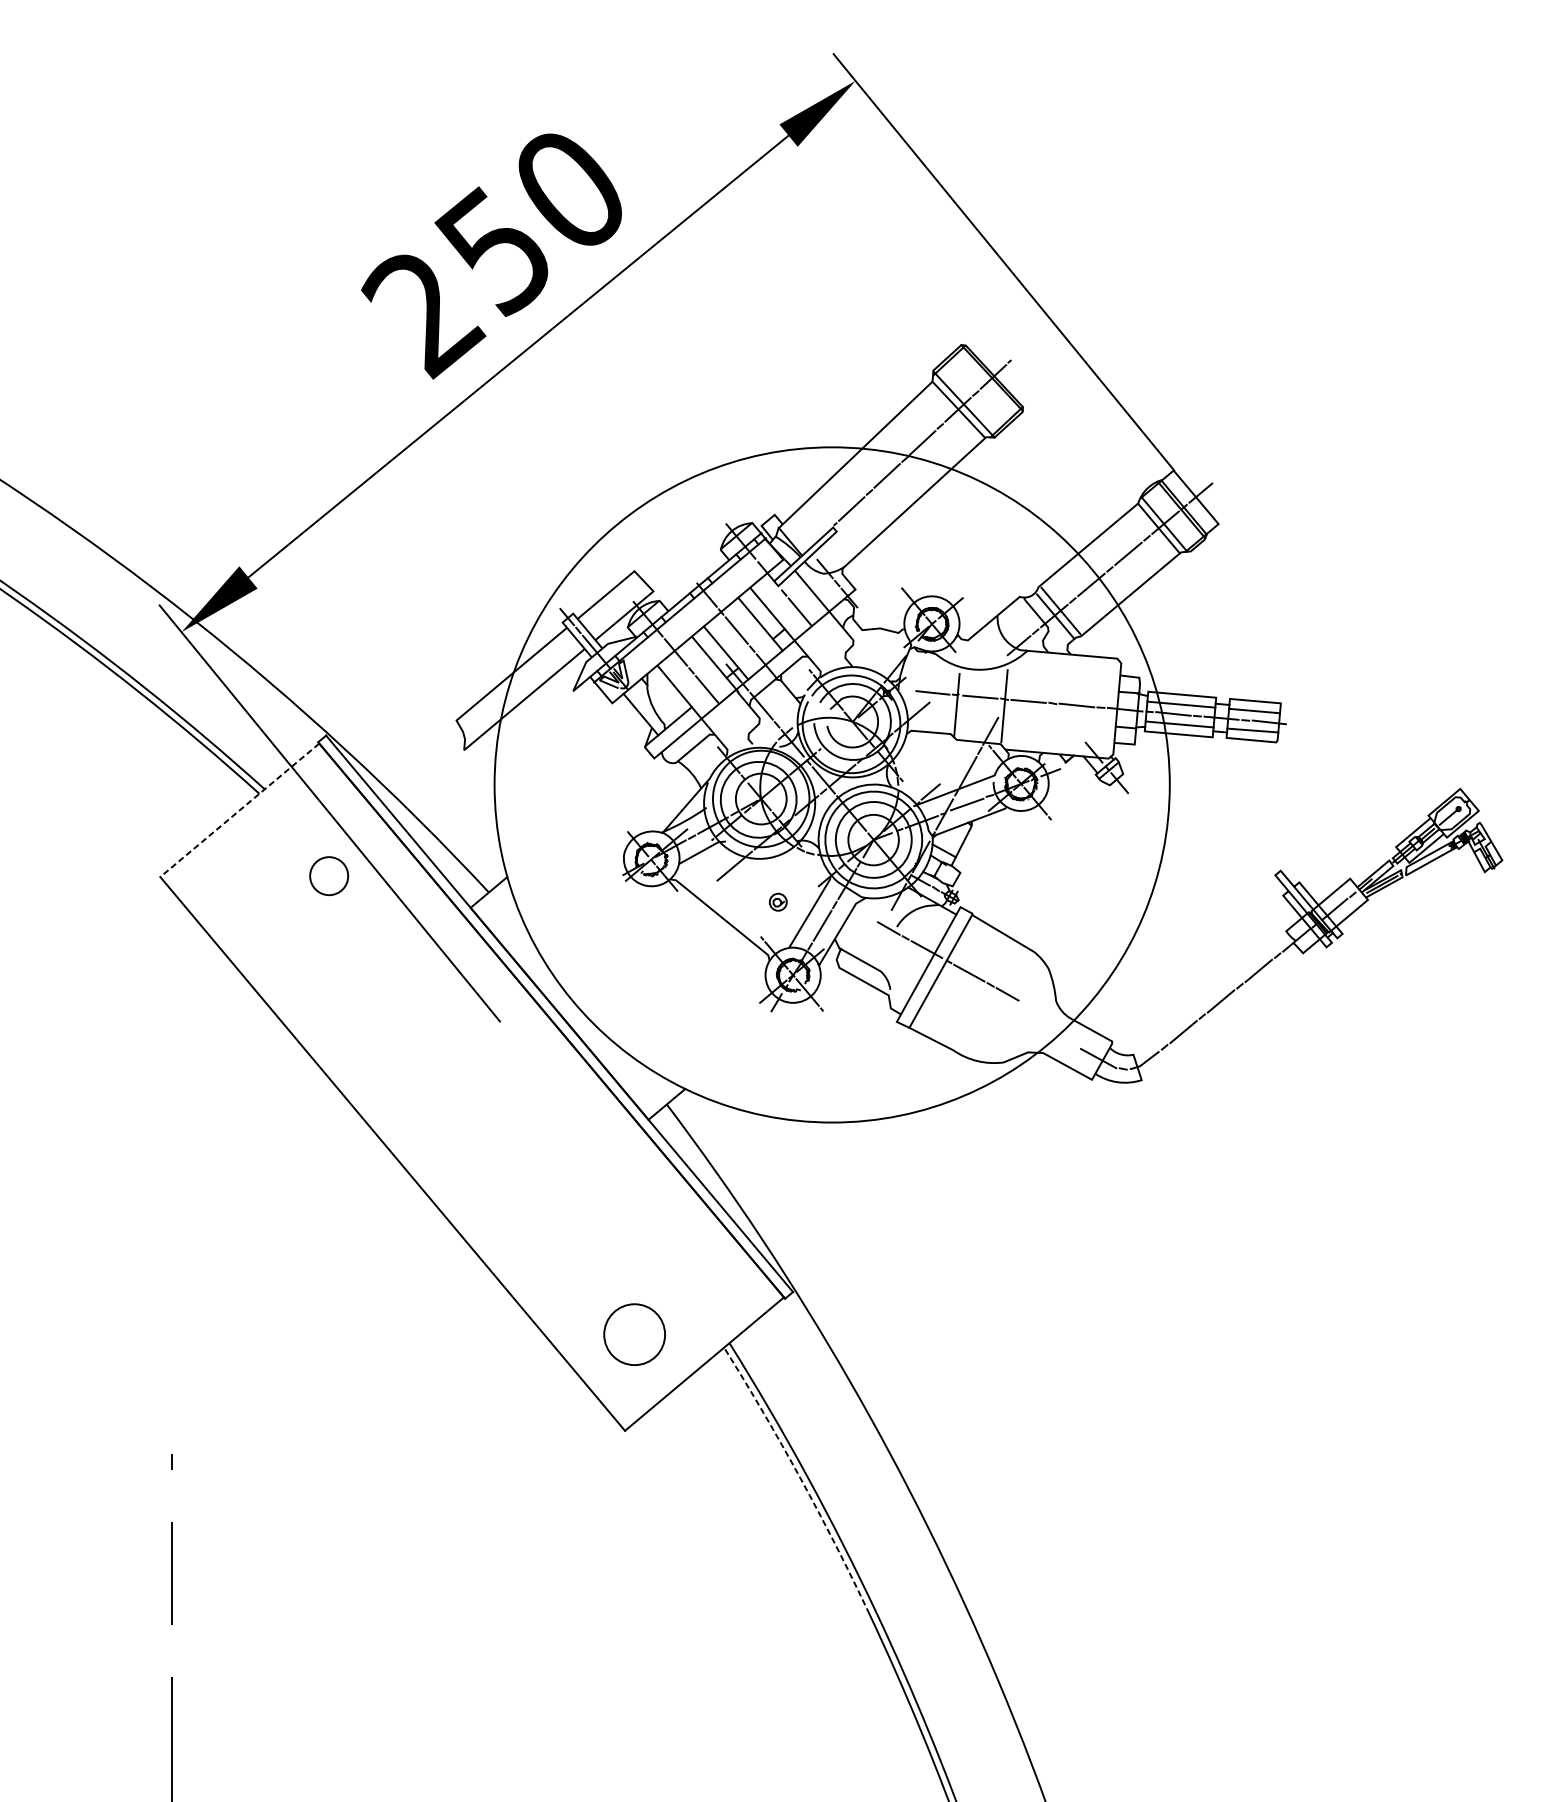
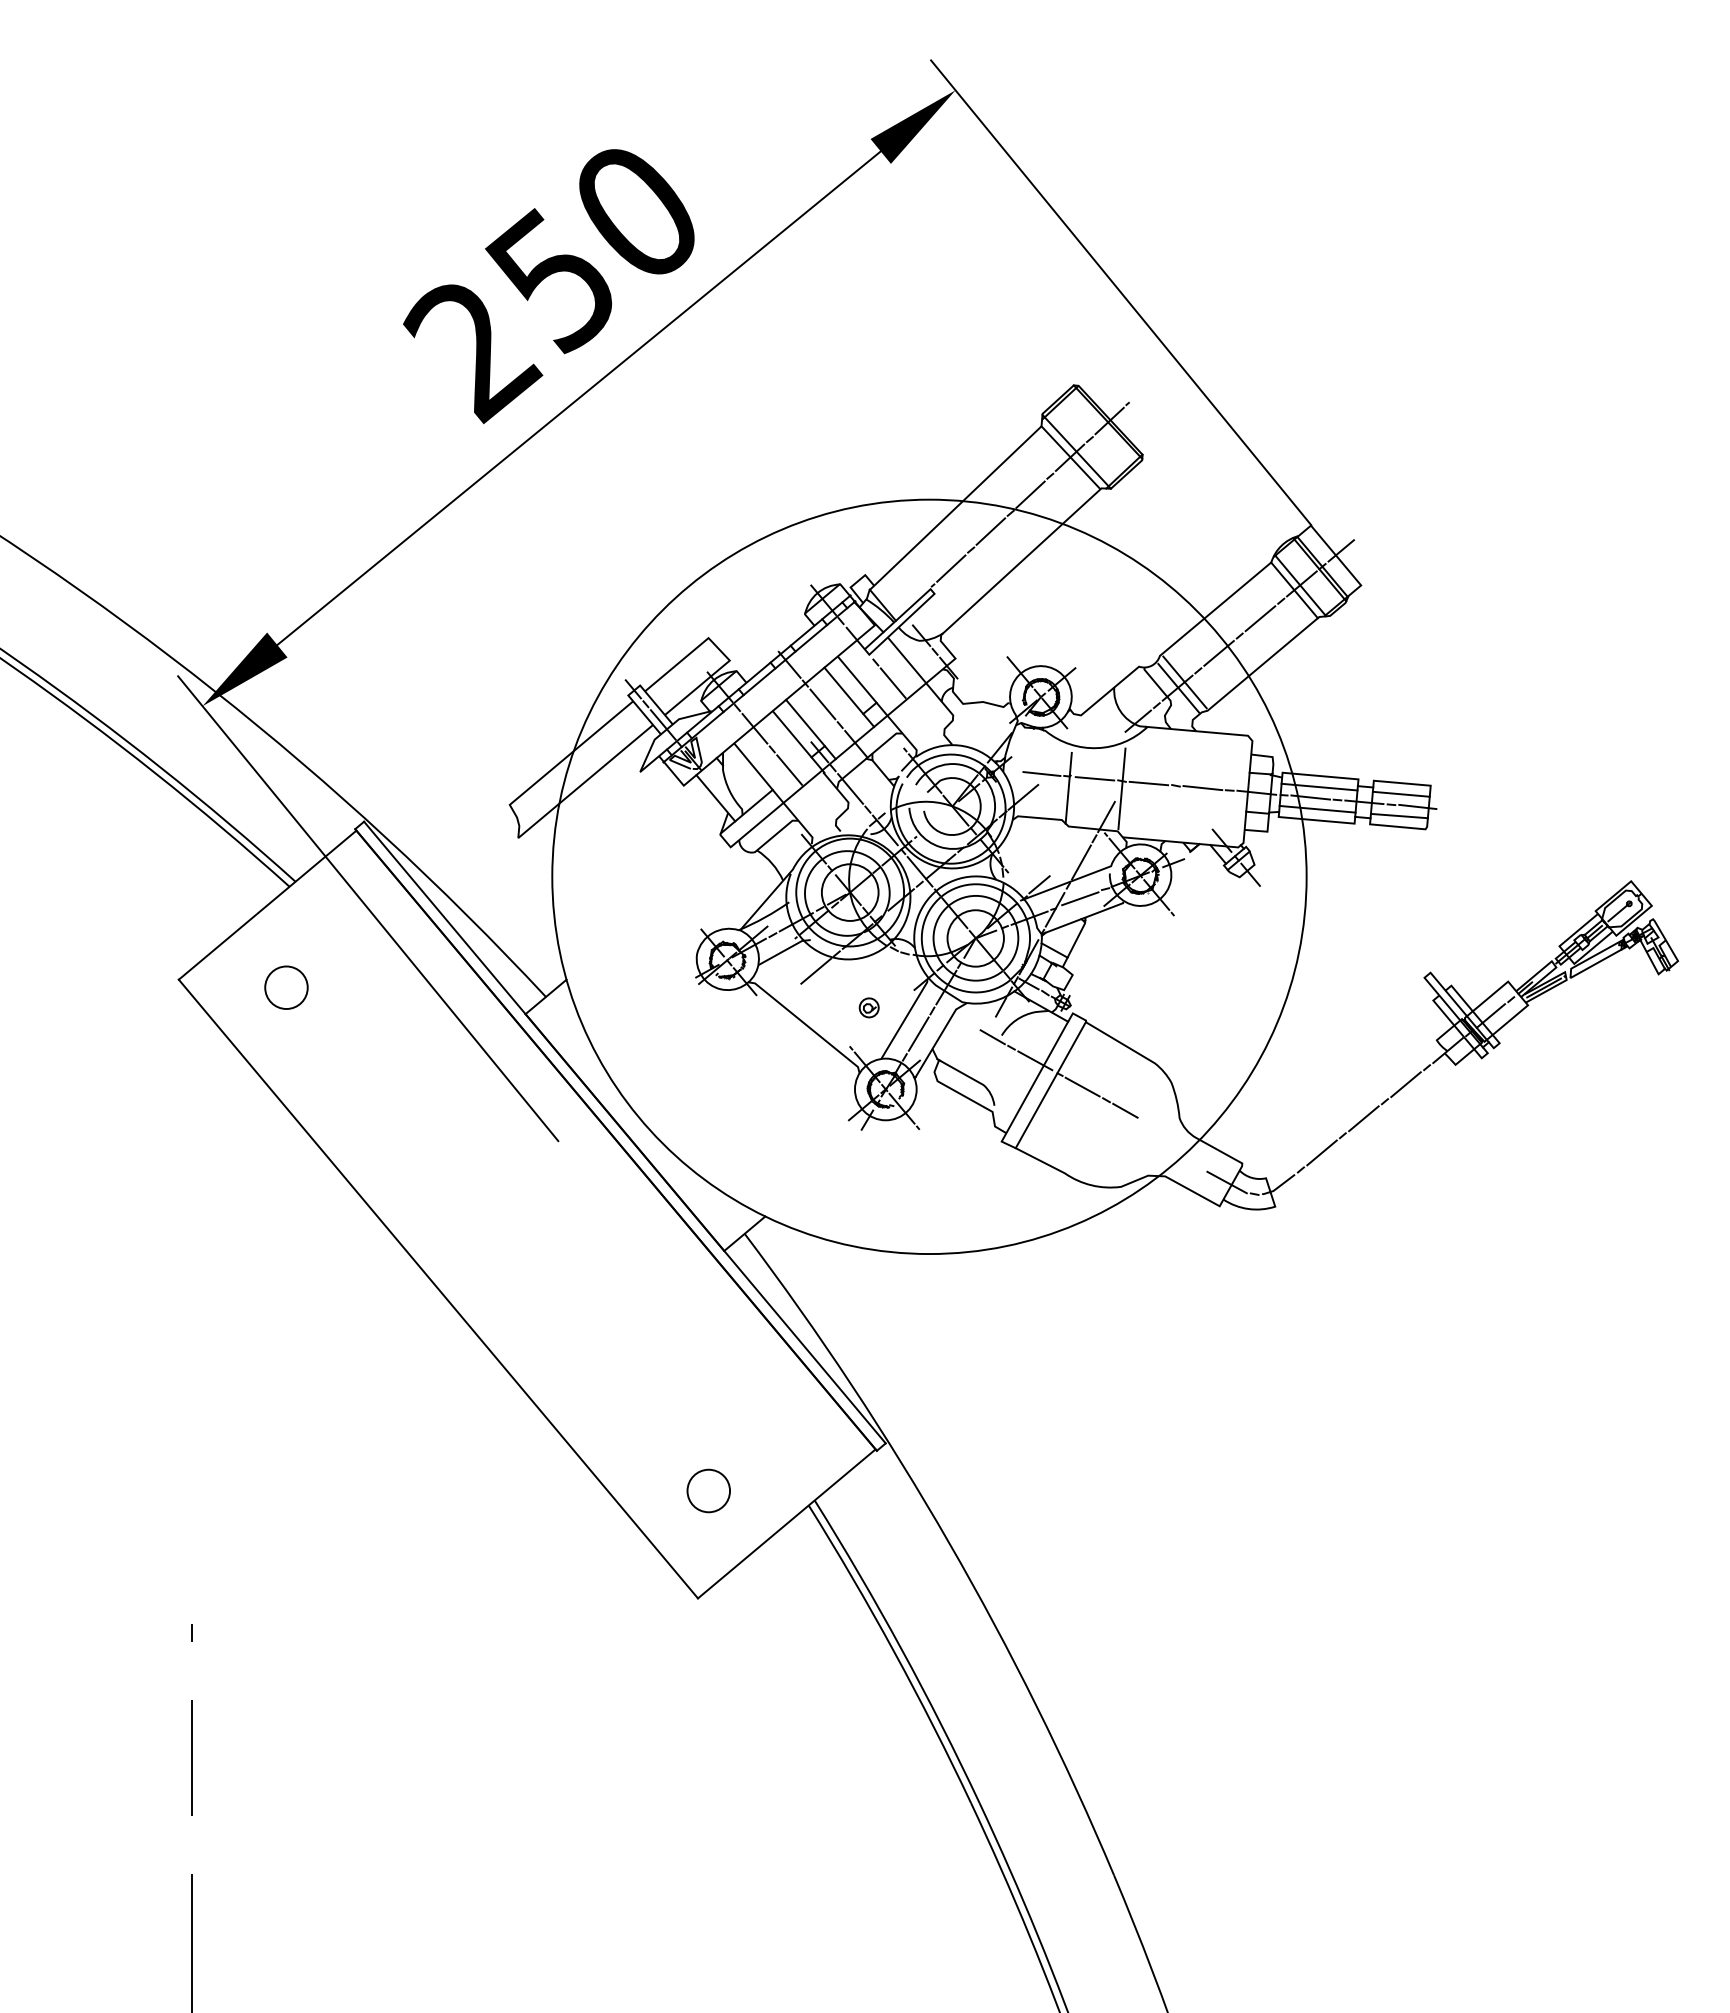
line: (239, 810) -> (267, 905), dashed -> solid
circle: (329, 875) -> (286, 987), moved
circle: (634, 1334) -> (708, 1490), size x0.62
arc: (800, 1478) -> (894, 1651), dashed -> solid

